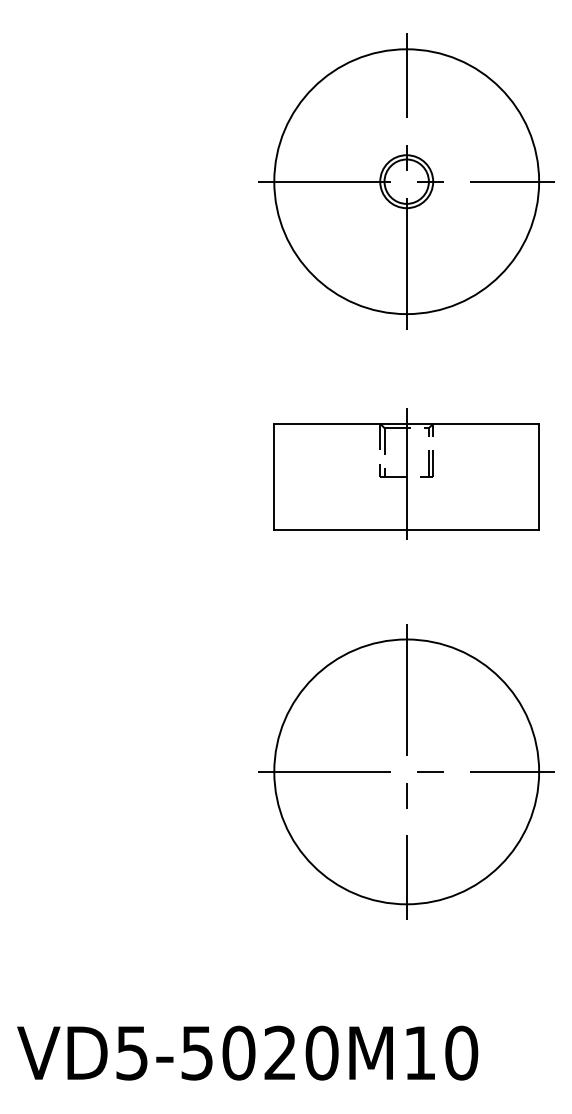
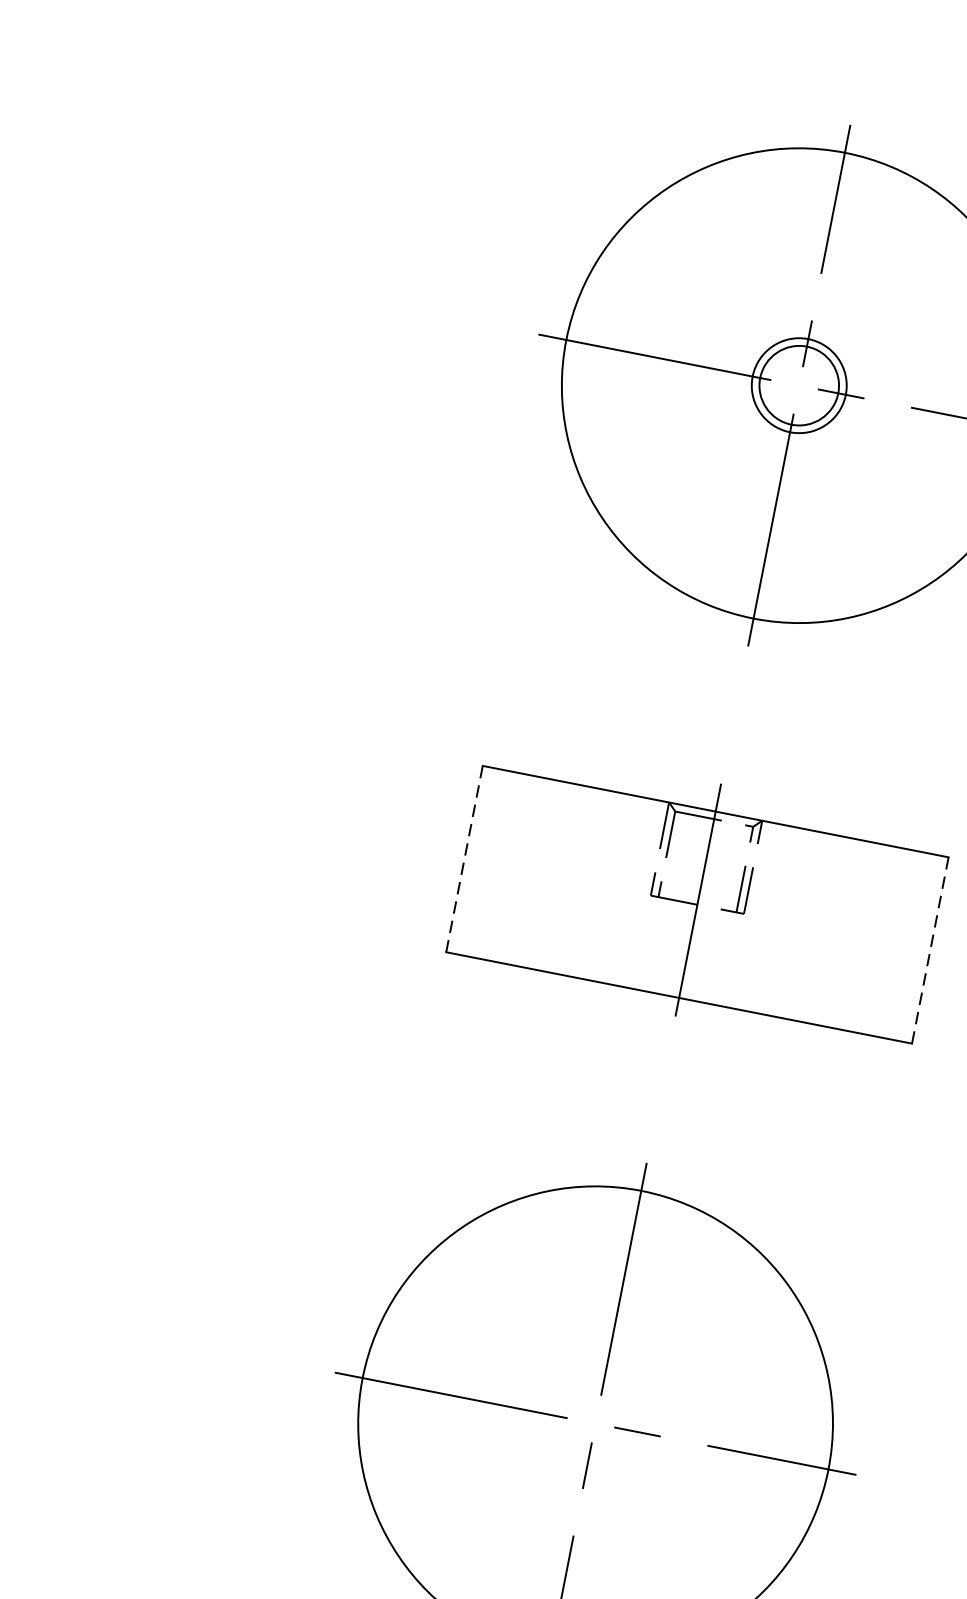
line: (274, 476) -> (464, 858), solid -> dashed
line: (539, 476) -> (931, 949), solid -> dashed

